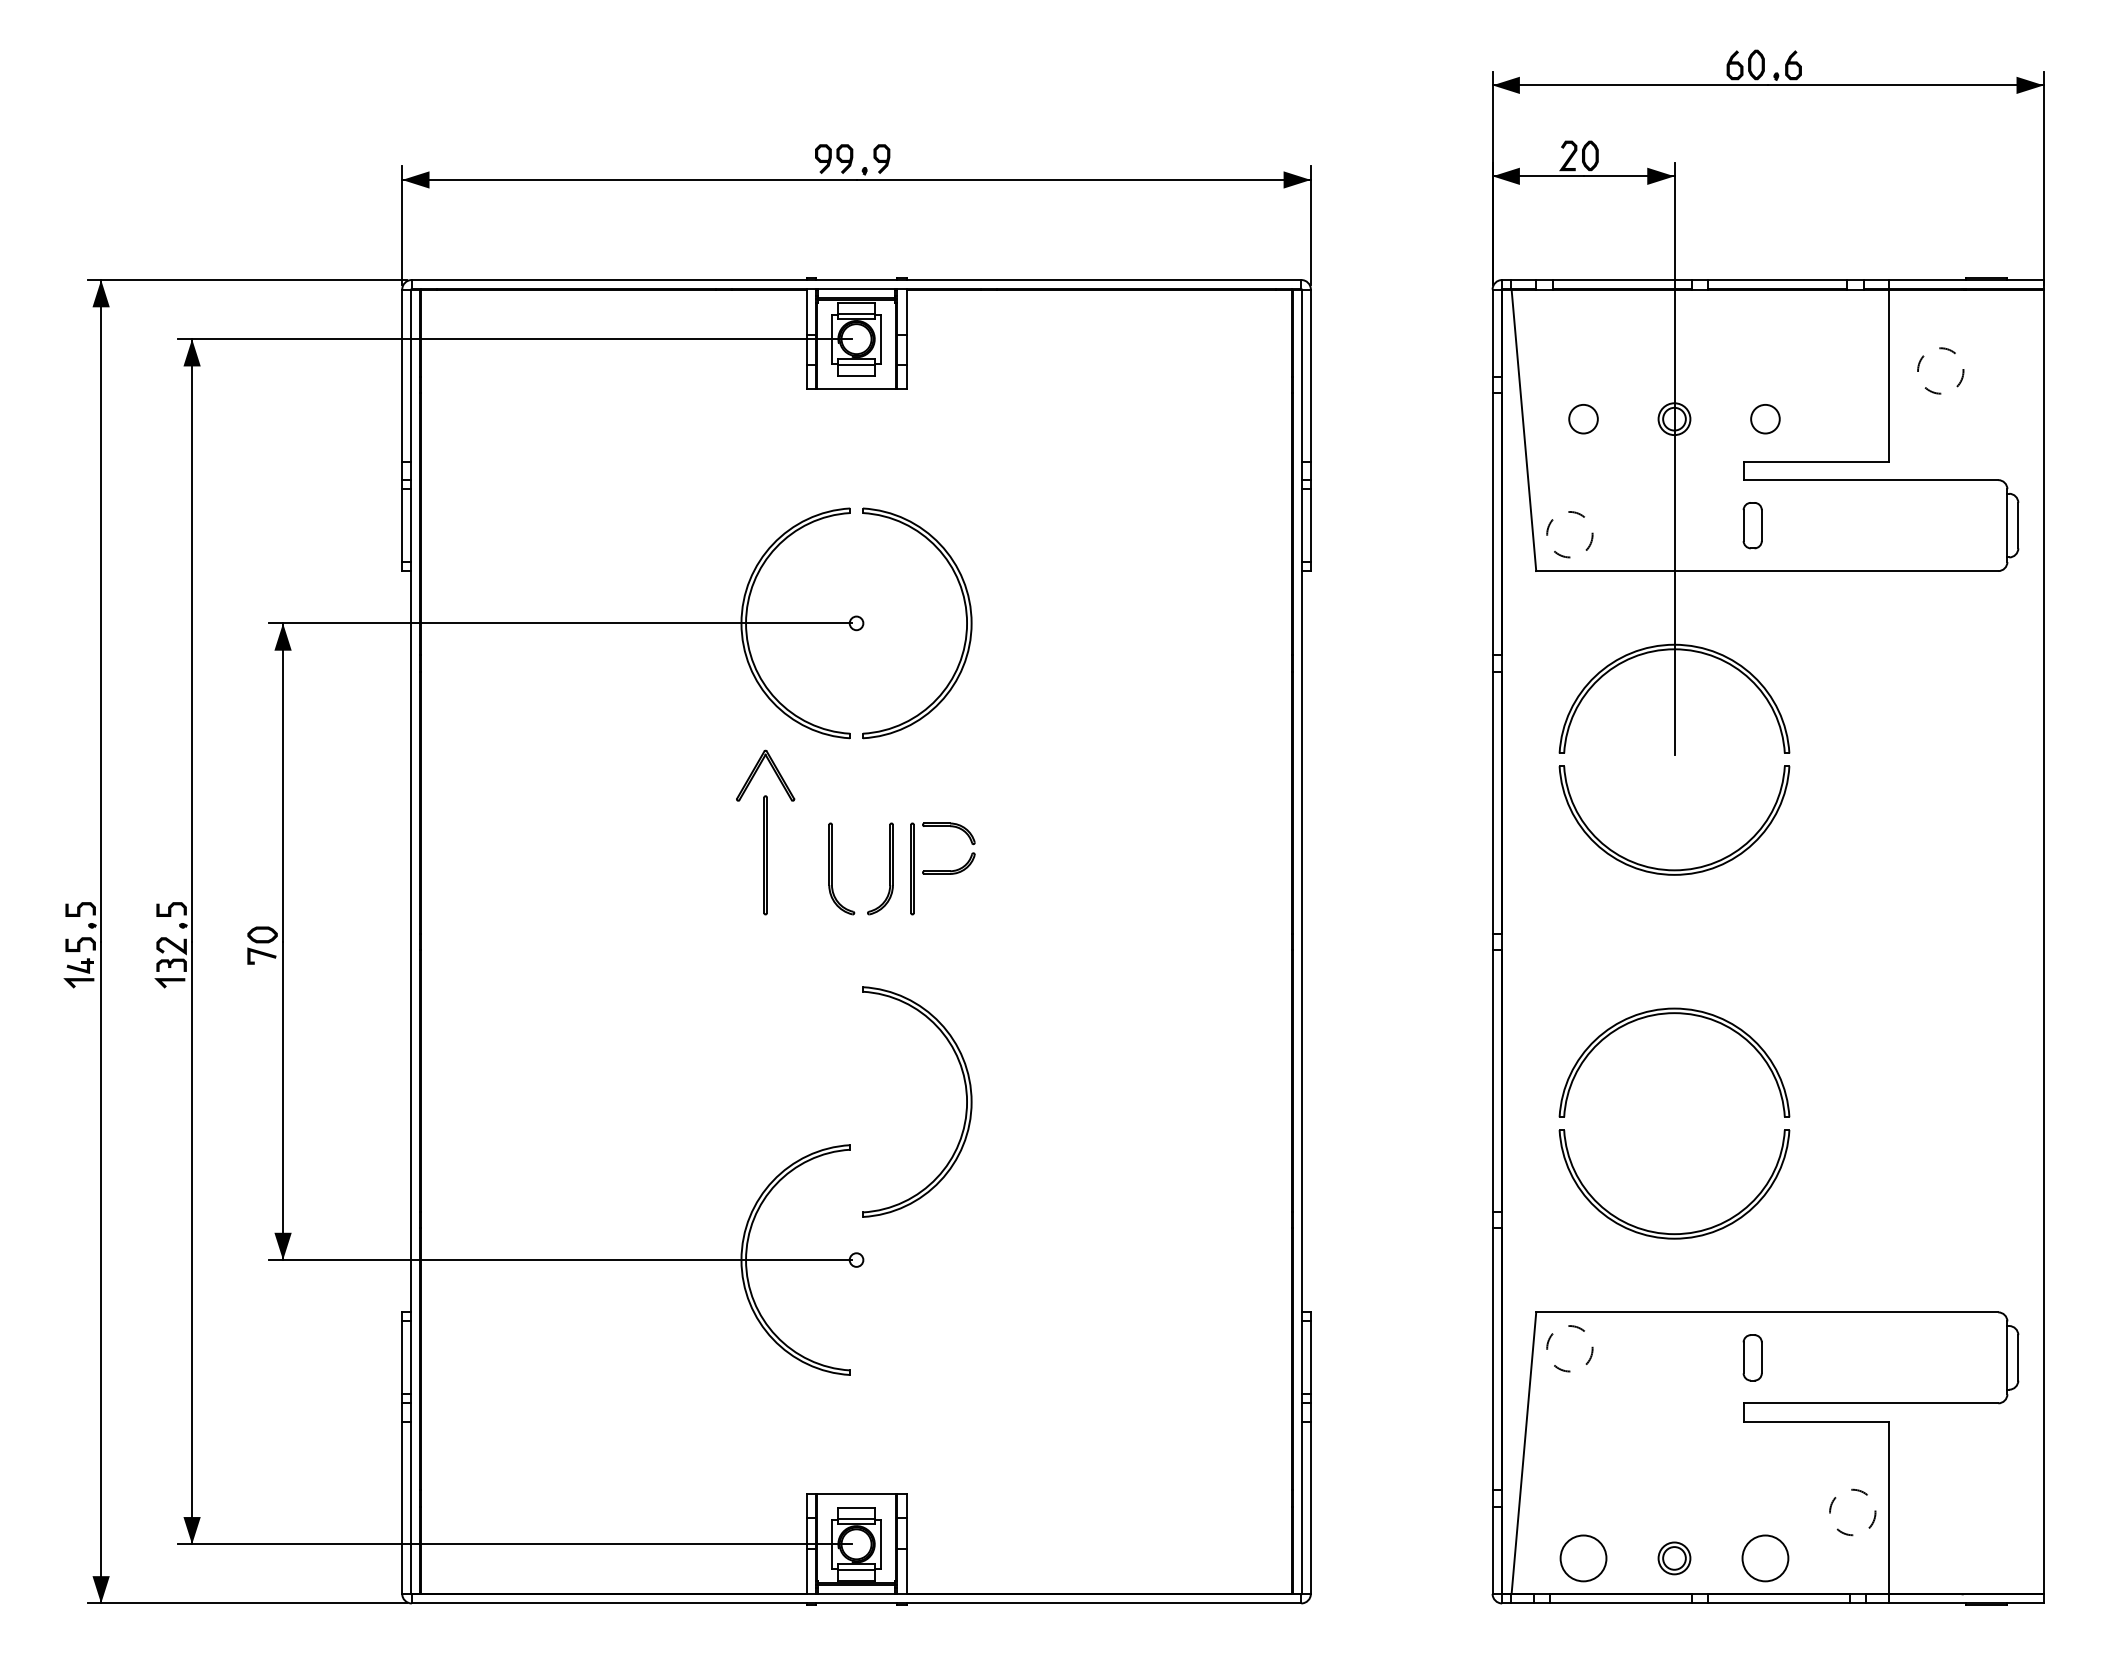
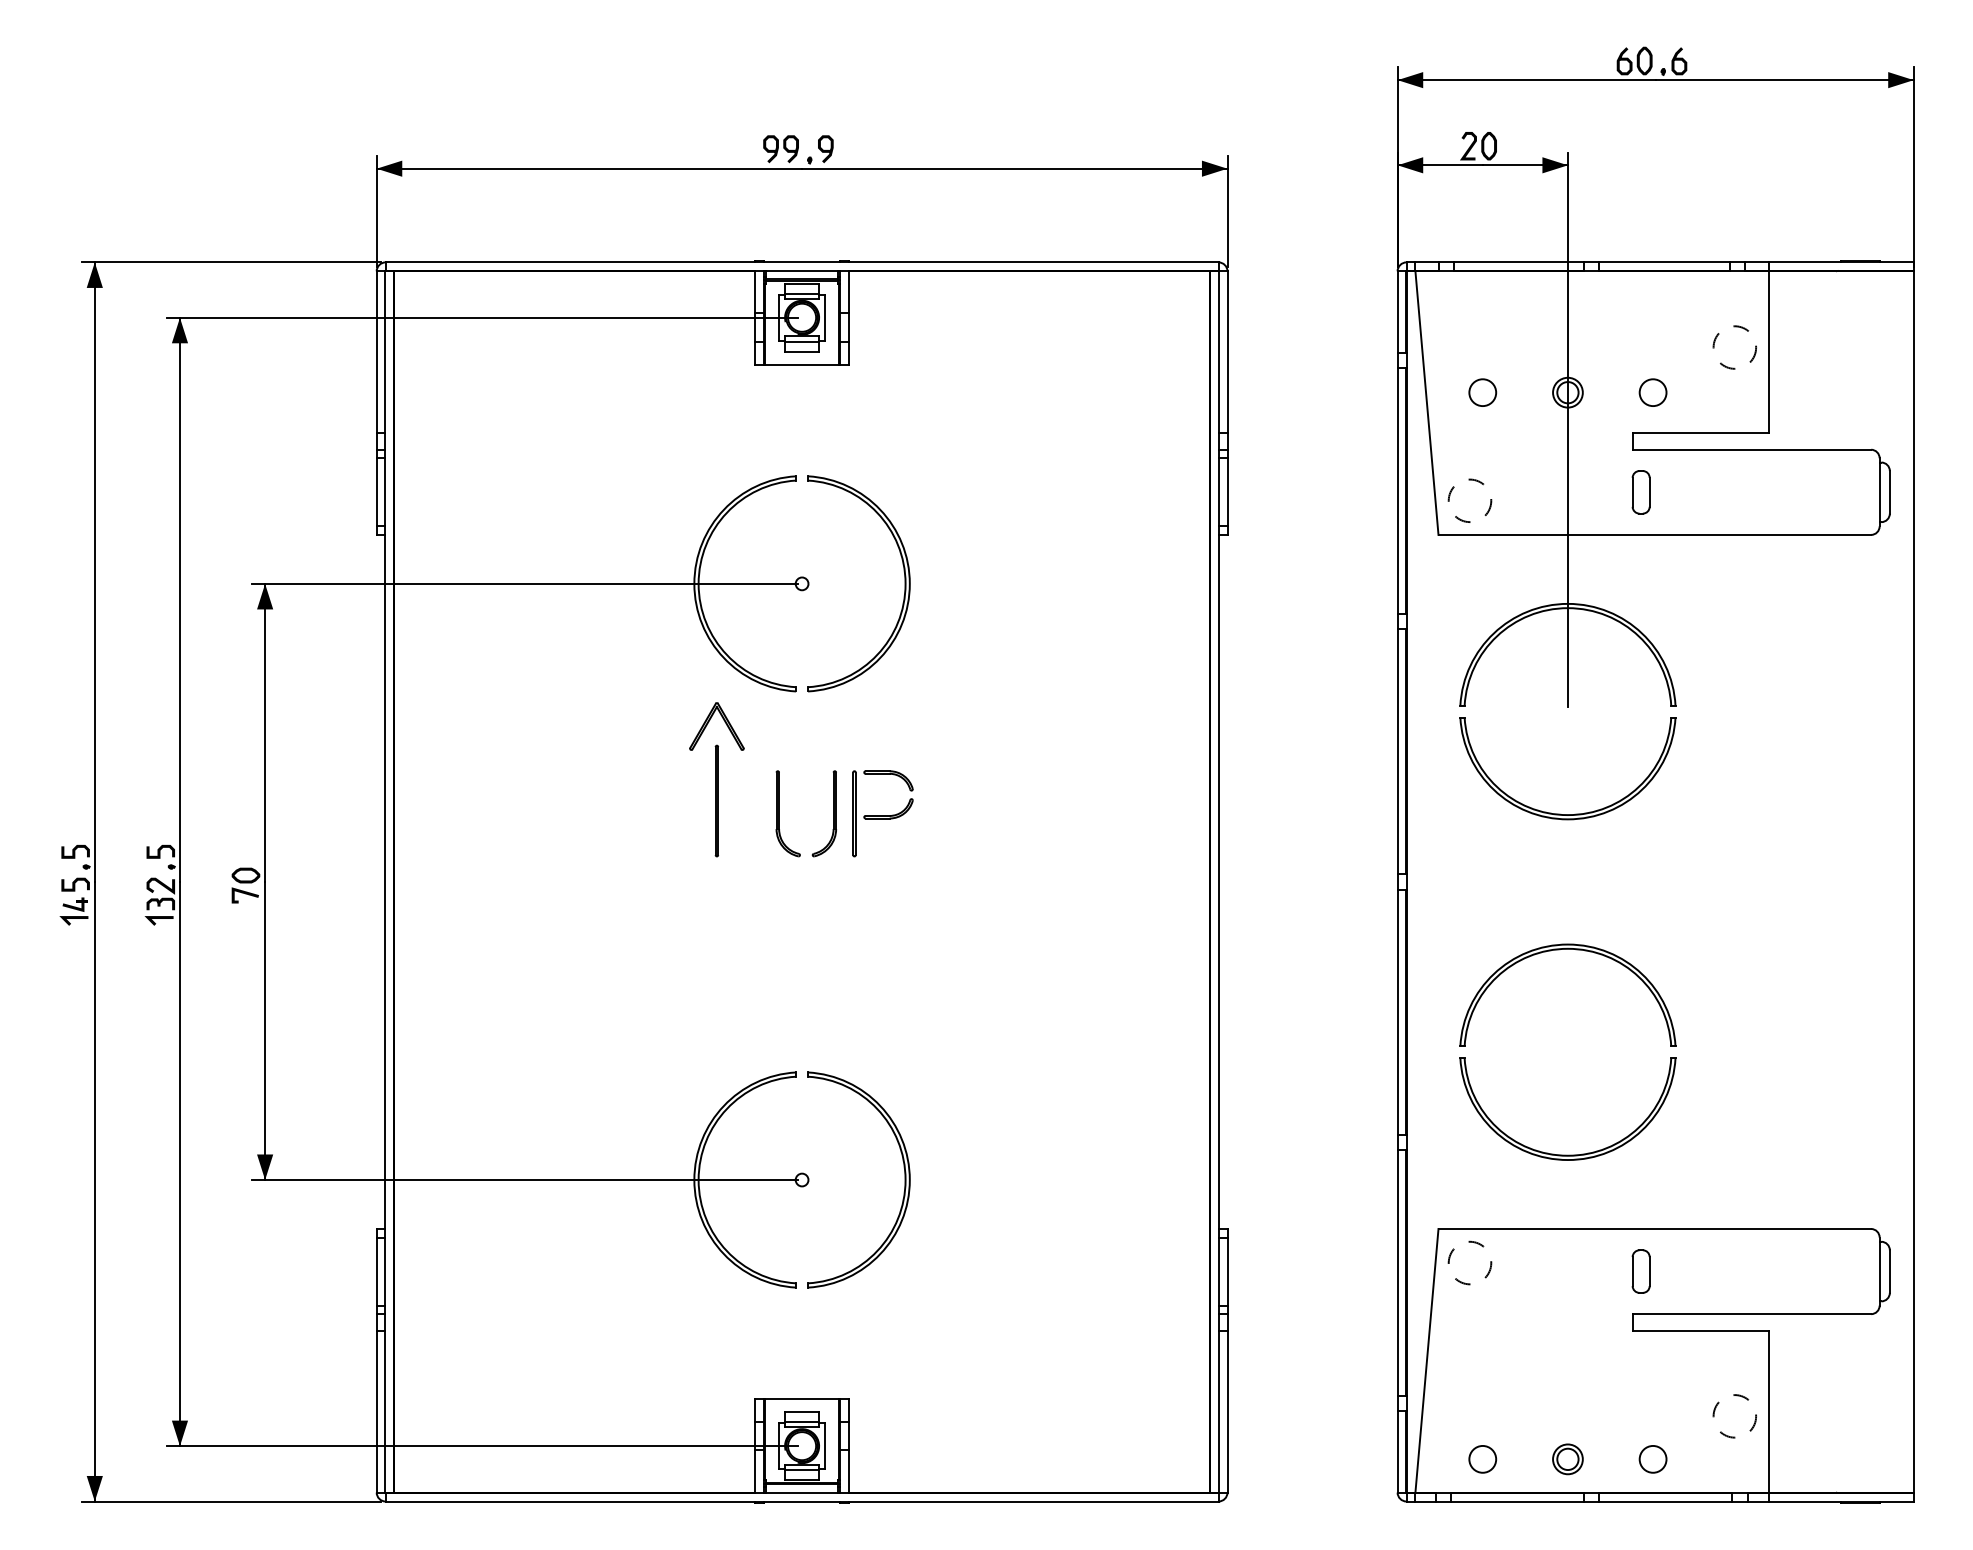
circle: (1940, 370) -> (1734, 347), moved
part: (965, 1094) -> (904, 1172), moved
circle: (1583, 1558) -> (1482, 1459), size x0.62
circle: (1765, 1558) -> (1653, 1459), size x0.62

